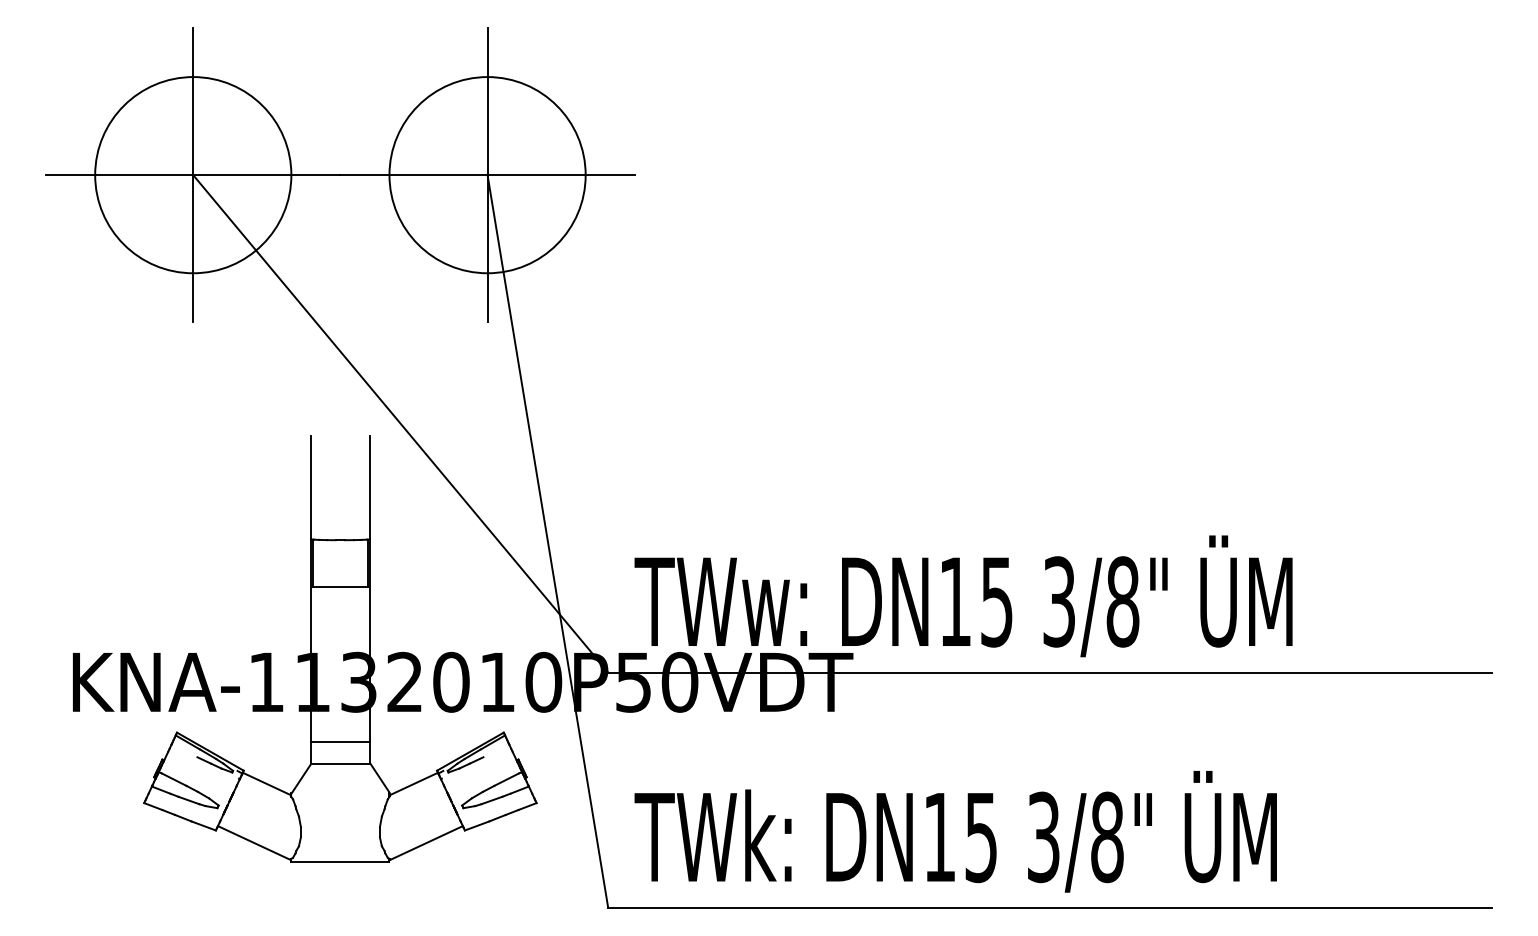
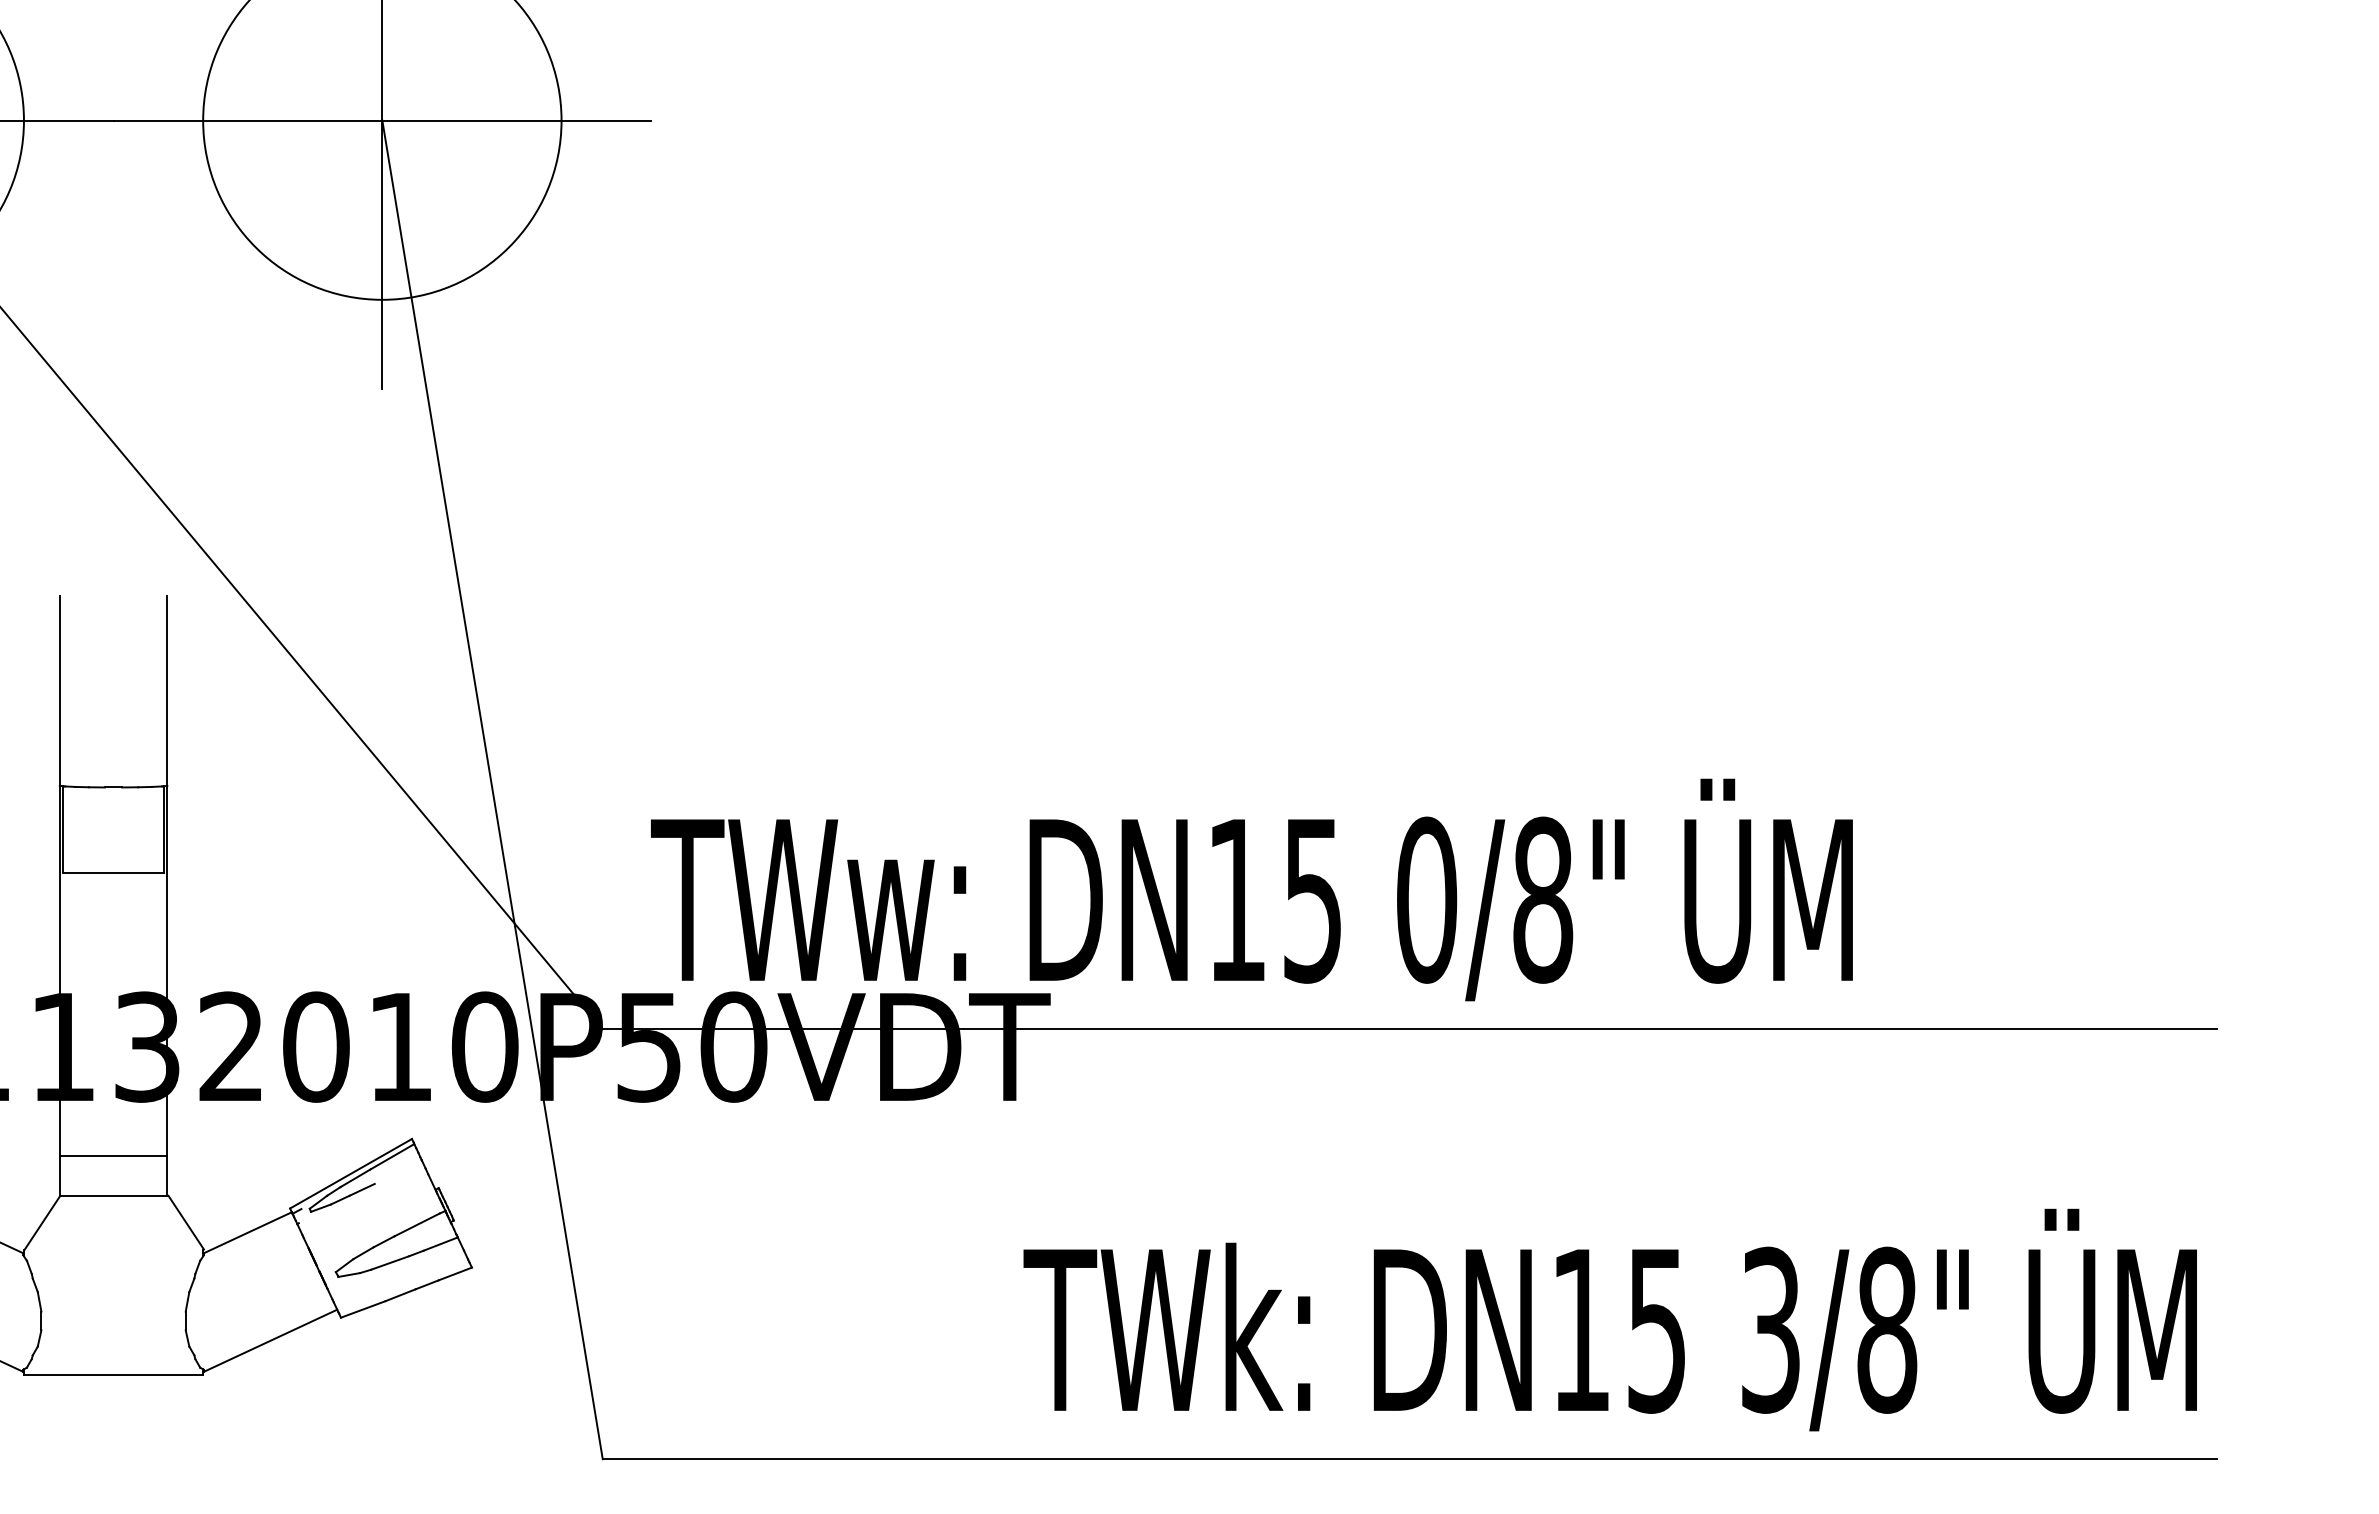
text: (1059, 601) -> (1427, 899), 3/8" -> 0/8"
text: (955, 831) -> (1609, 1319), moved

